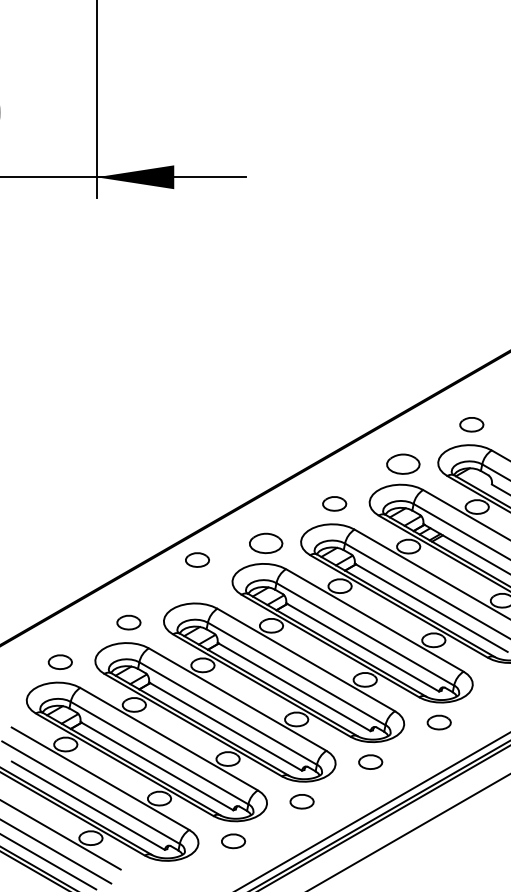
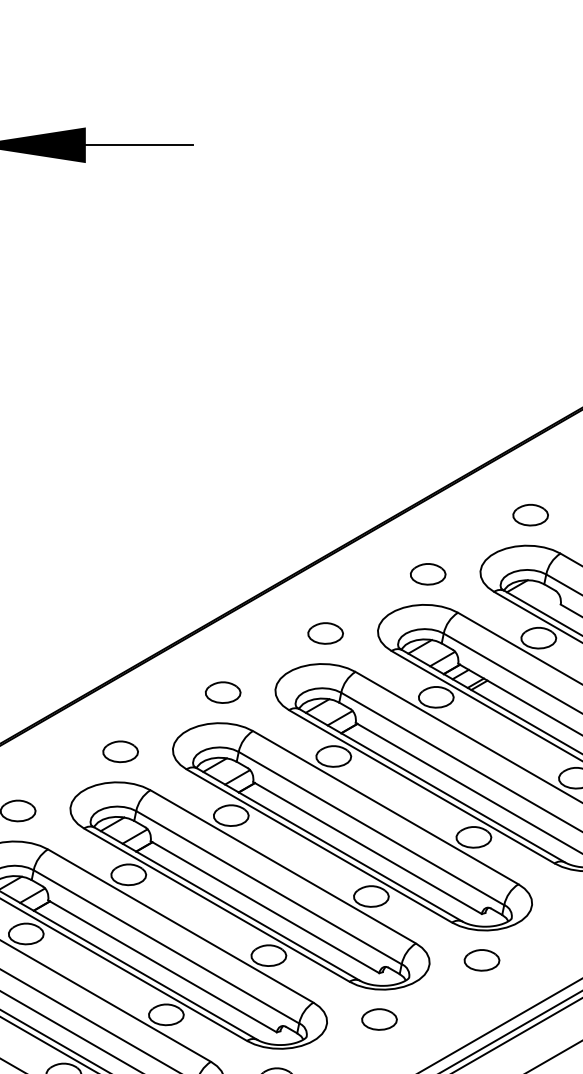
part: (402, 464) -> (427, 574), size x0.71
part: (265, 543) -> (222, 692), size x0.71
part: (197, 559) -> (120, 750), moved

